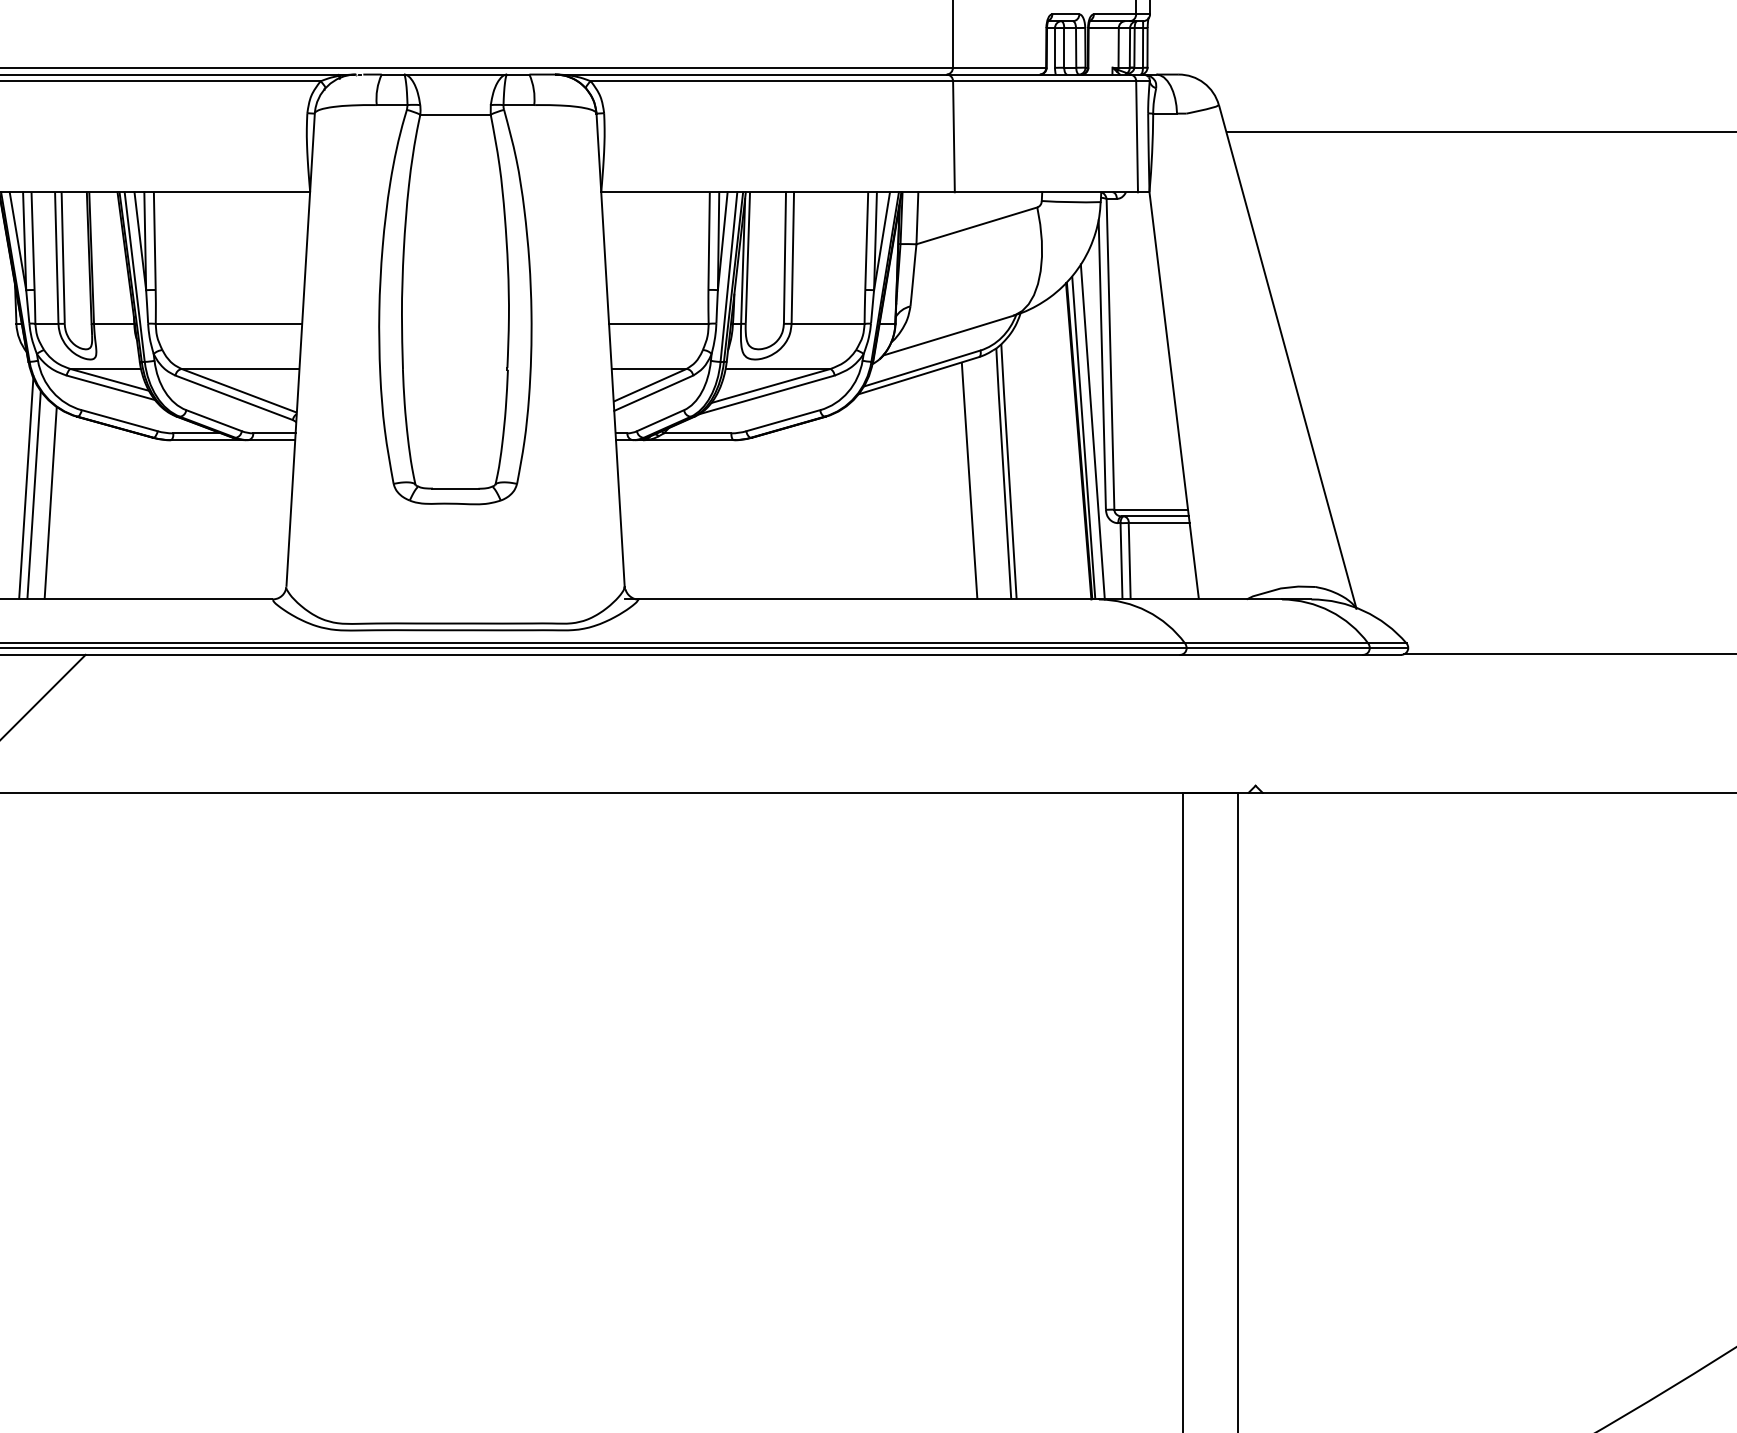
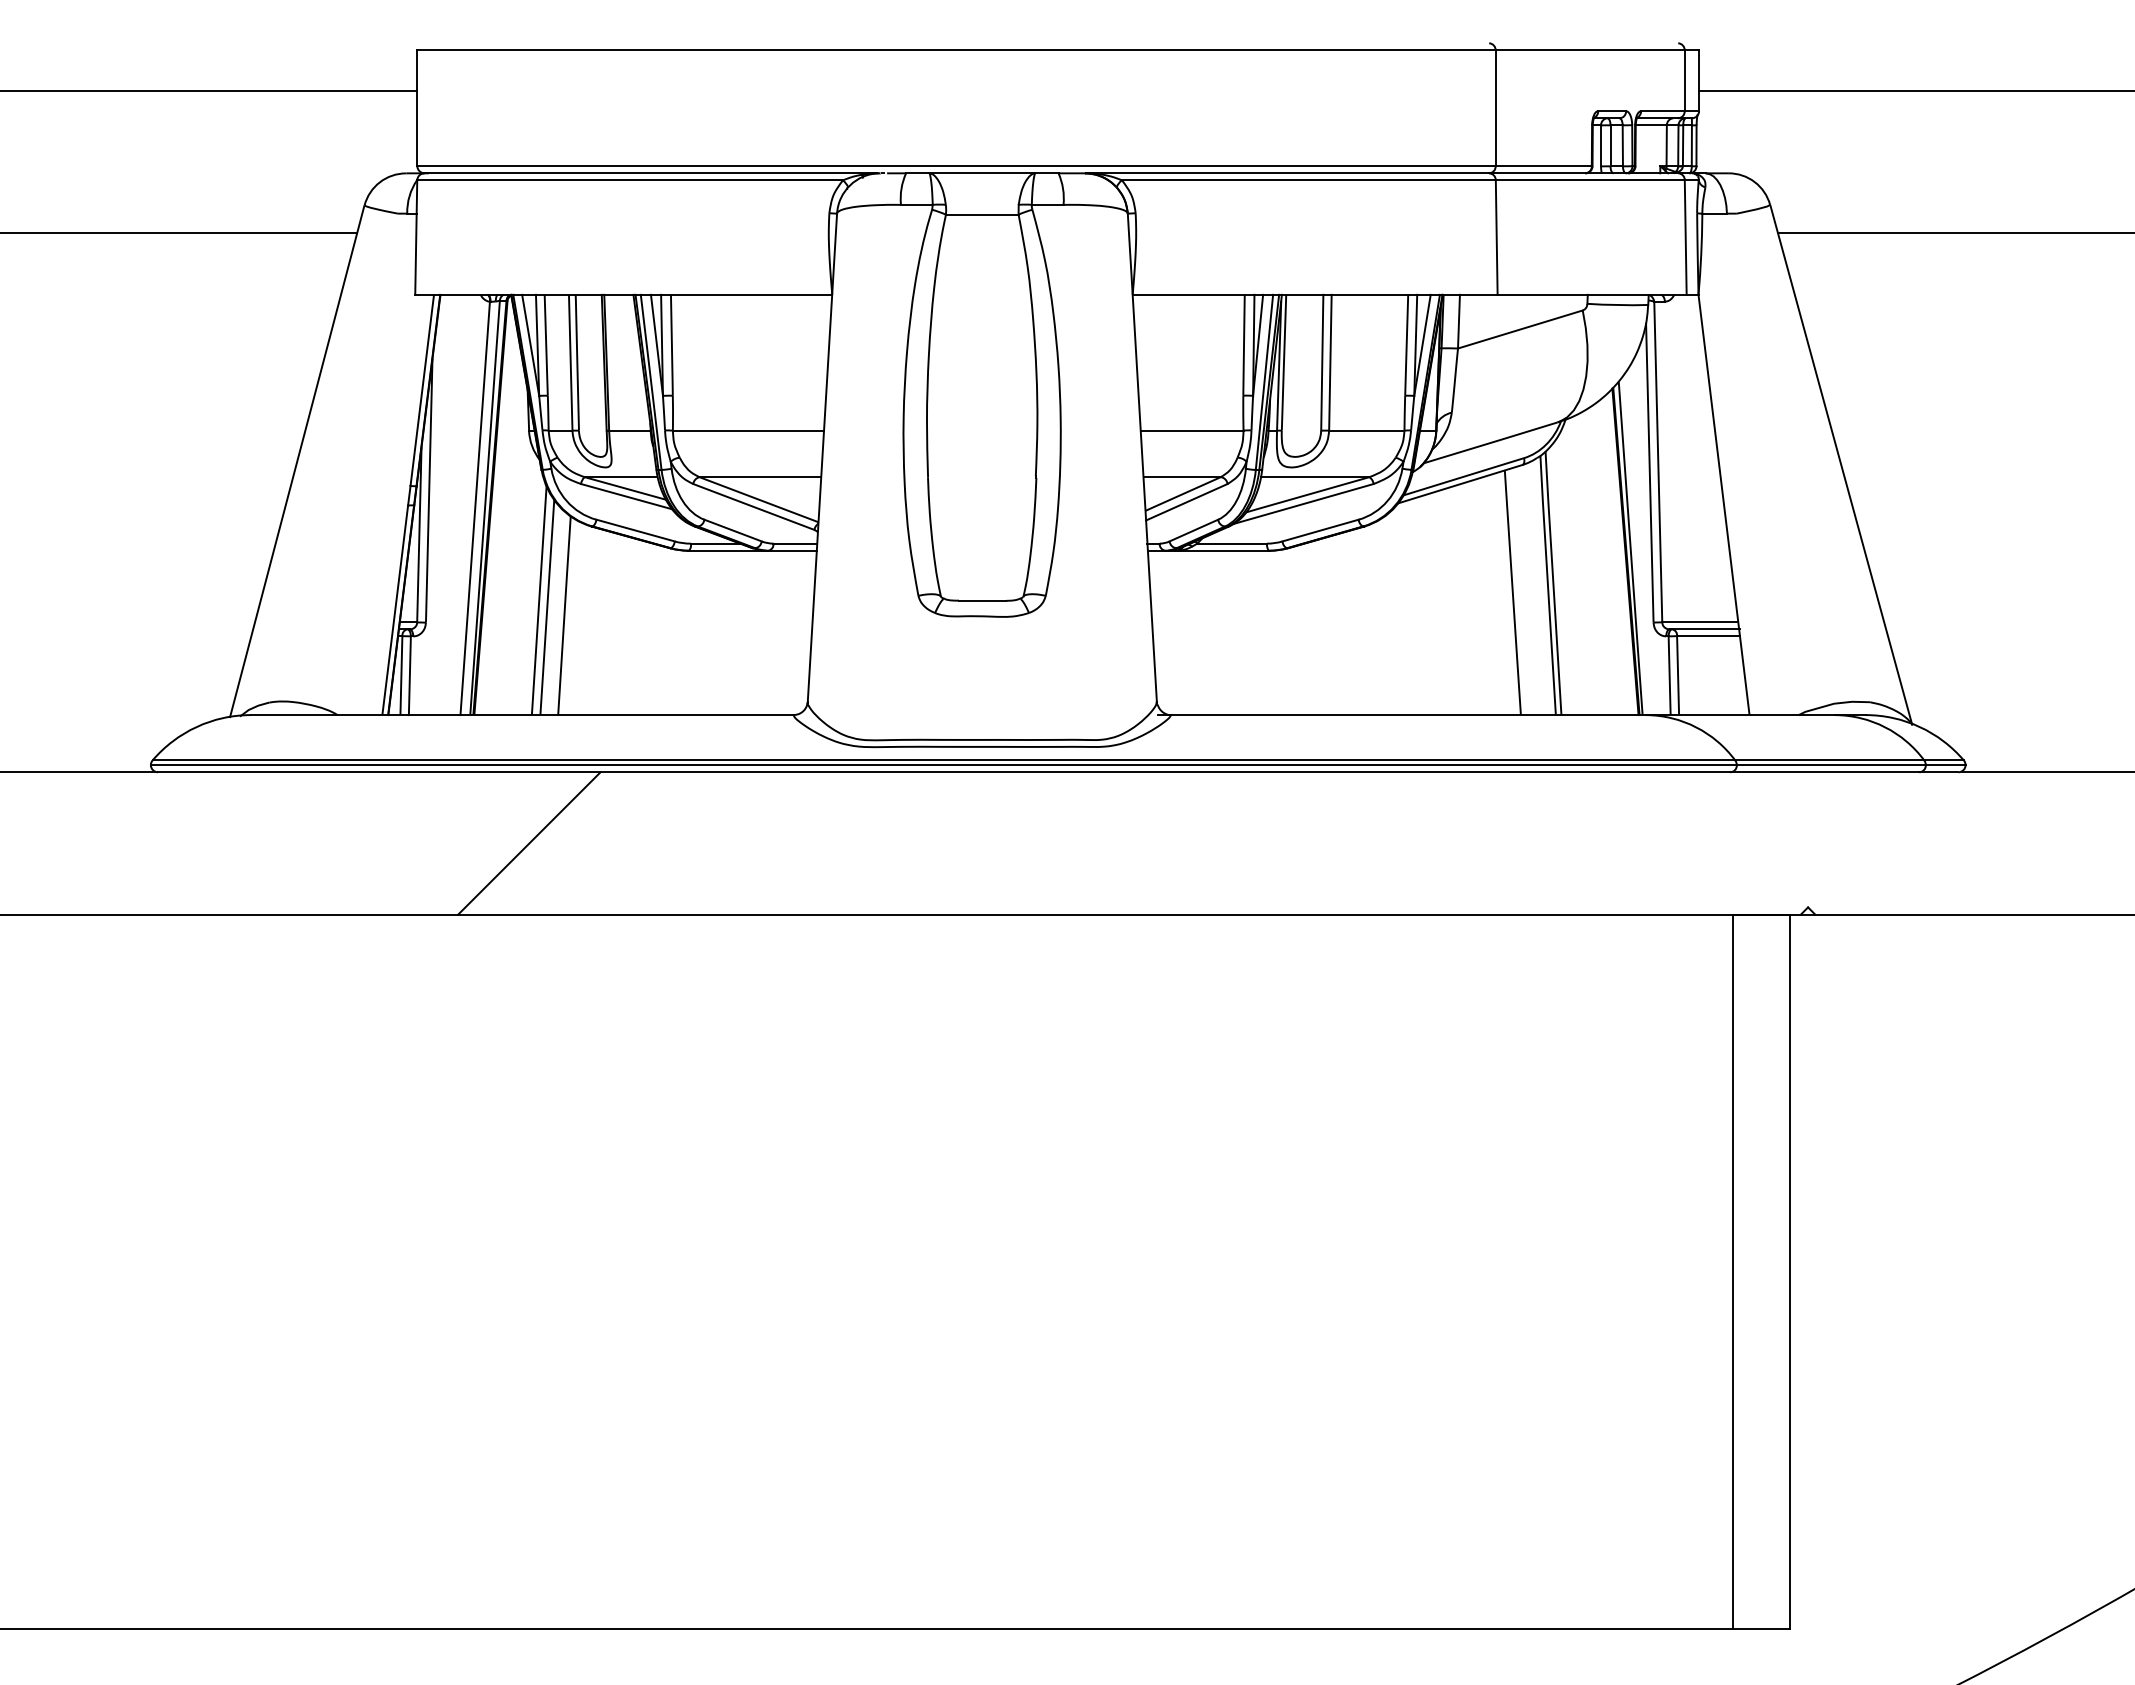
line: (1092, 432) -> (1639, 542), removed

